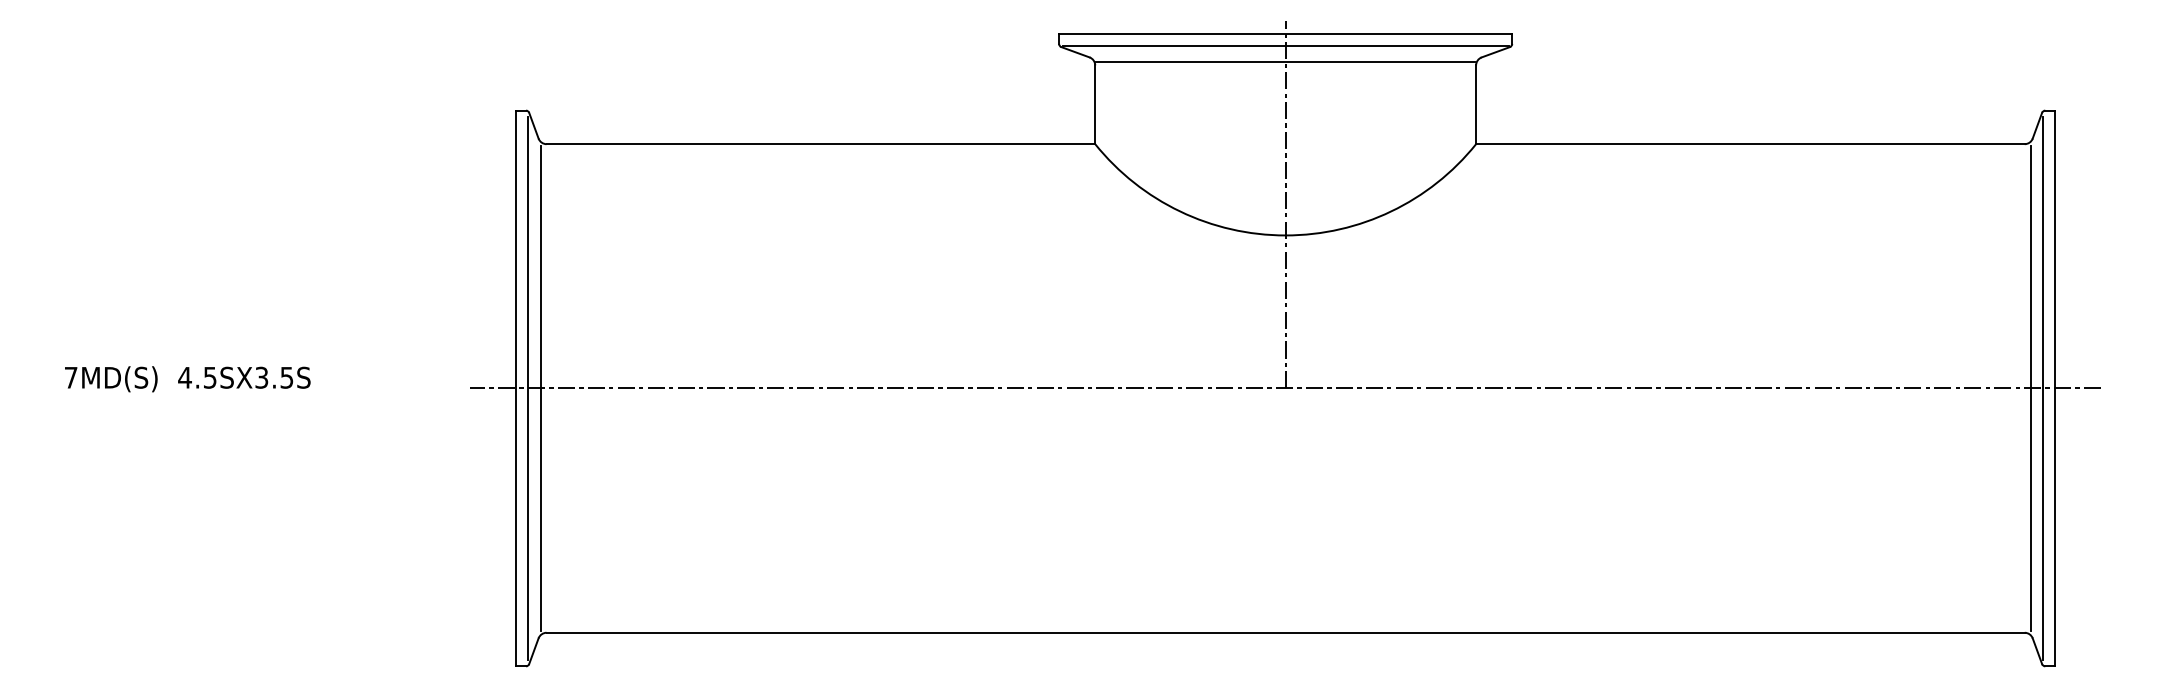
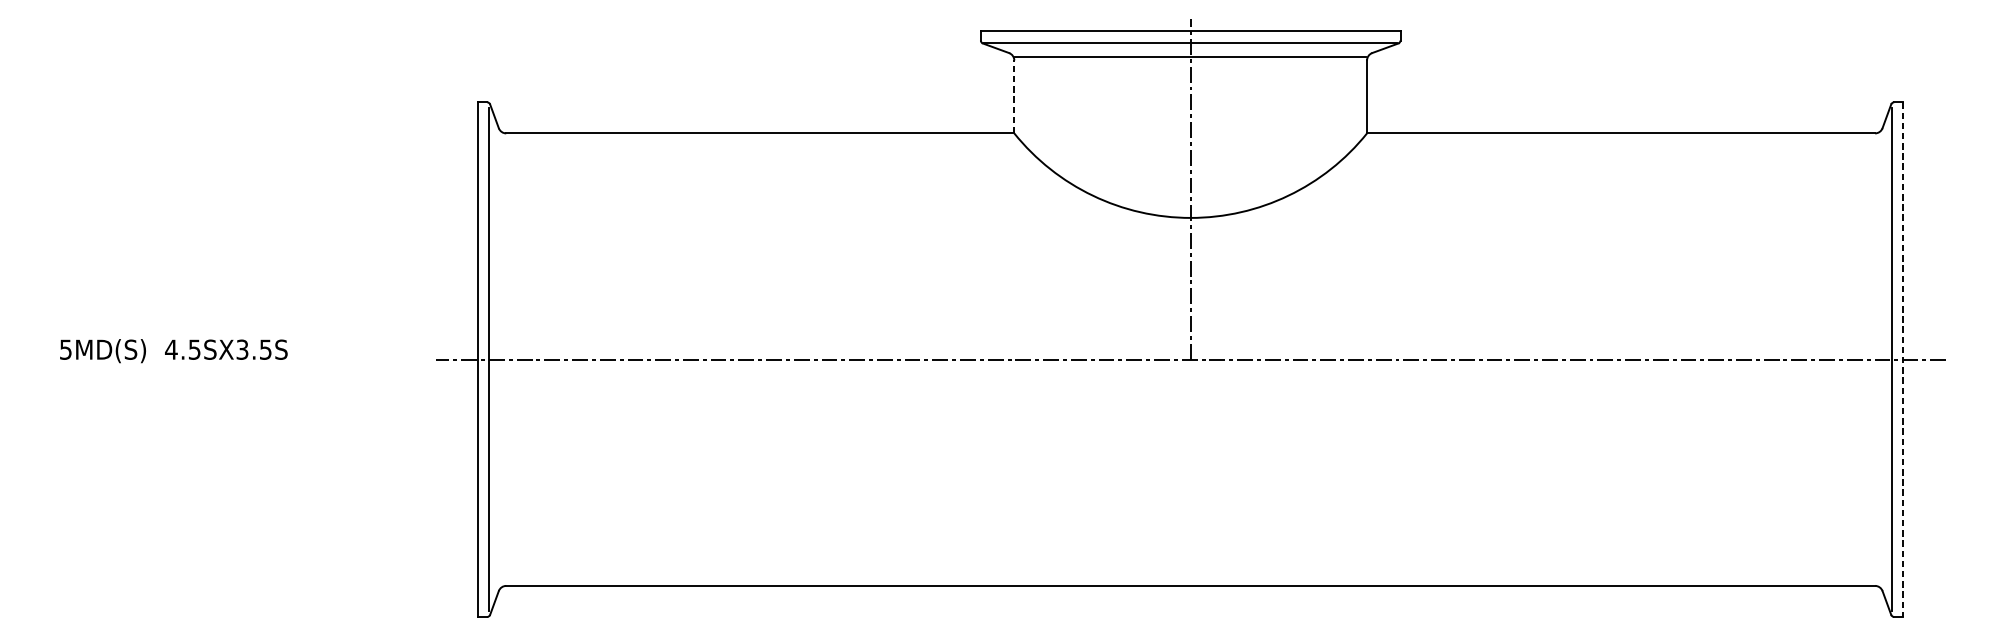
line: (1095, 104) -> (1014, 96), solid -> dashed
text: (70, 377) -> (65, 349), 7MD(S) -> 5MD(S)
line: (540, 388) -> (500, 359), removed
line: (2030, 388) -> (1880, 359), removed
line: (2055, 388) -> (1903, 359), solid -> dashed

